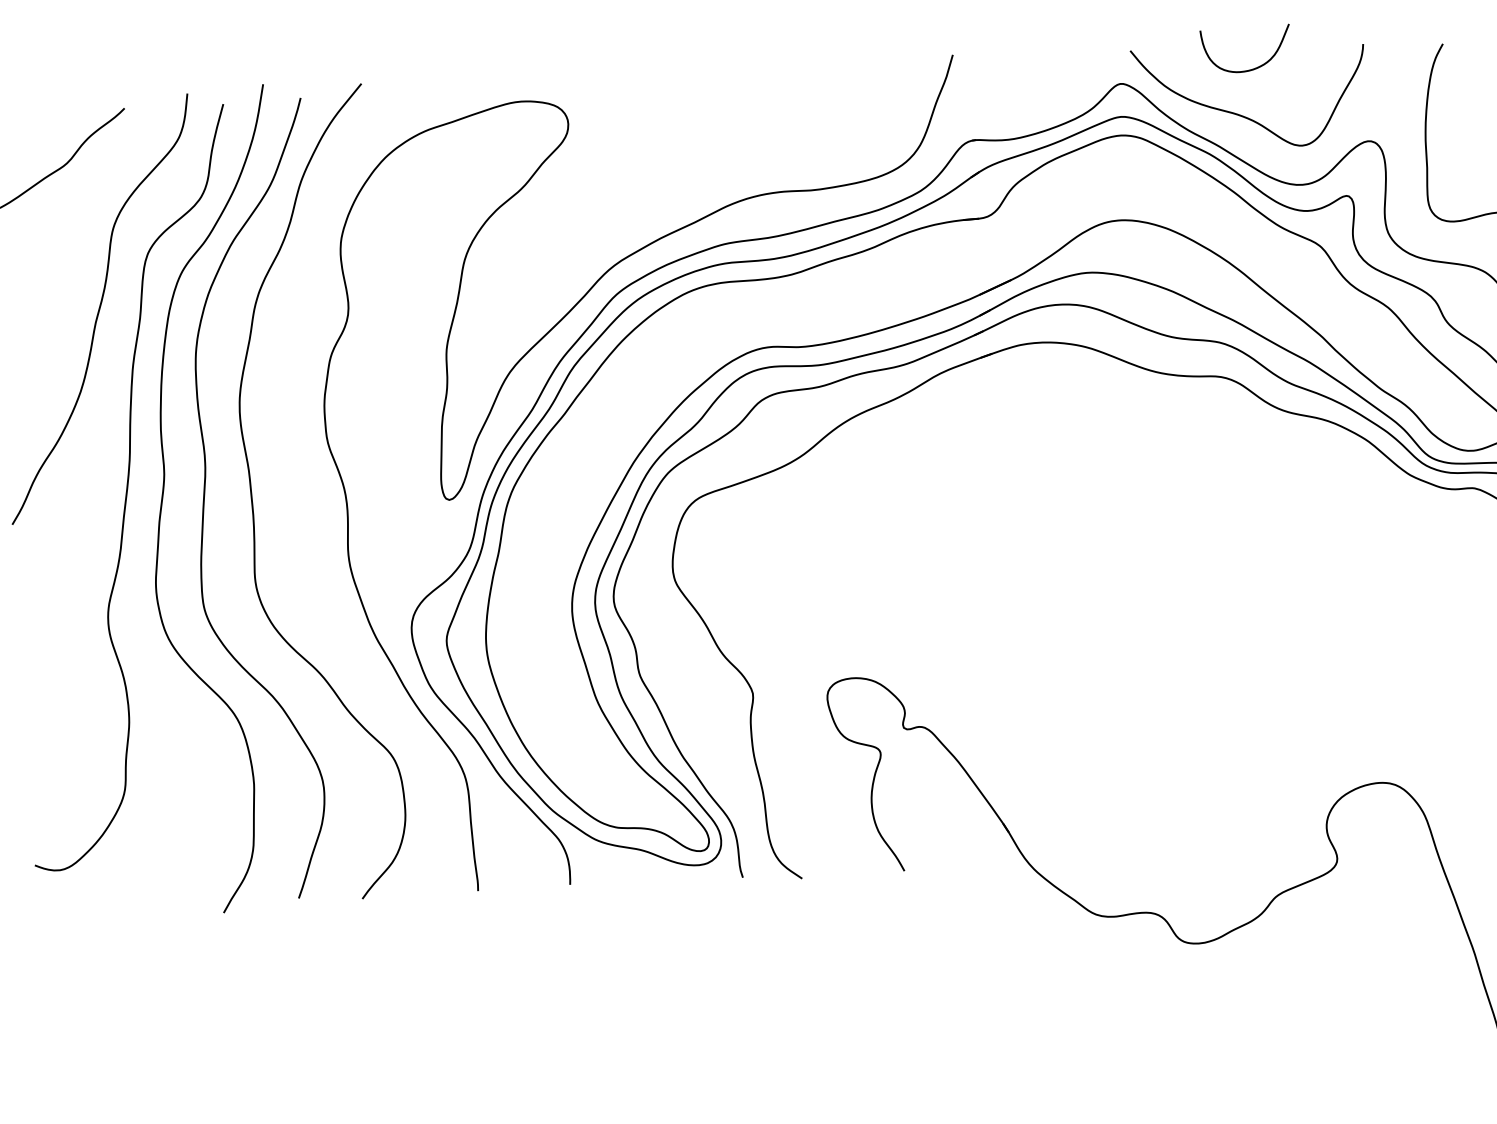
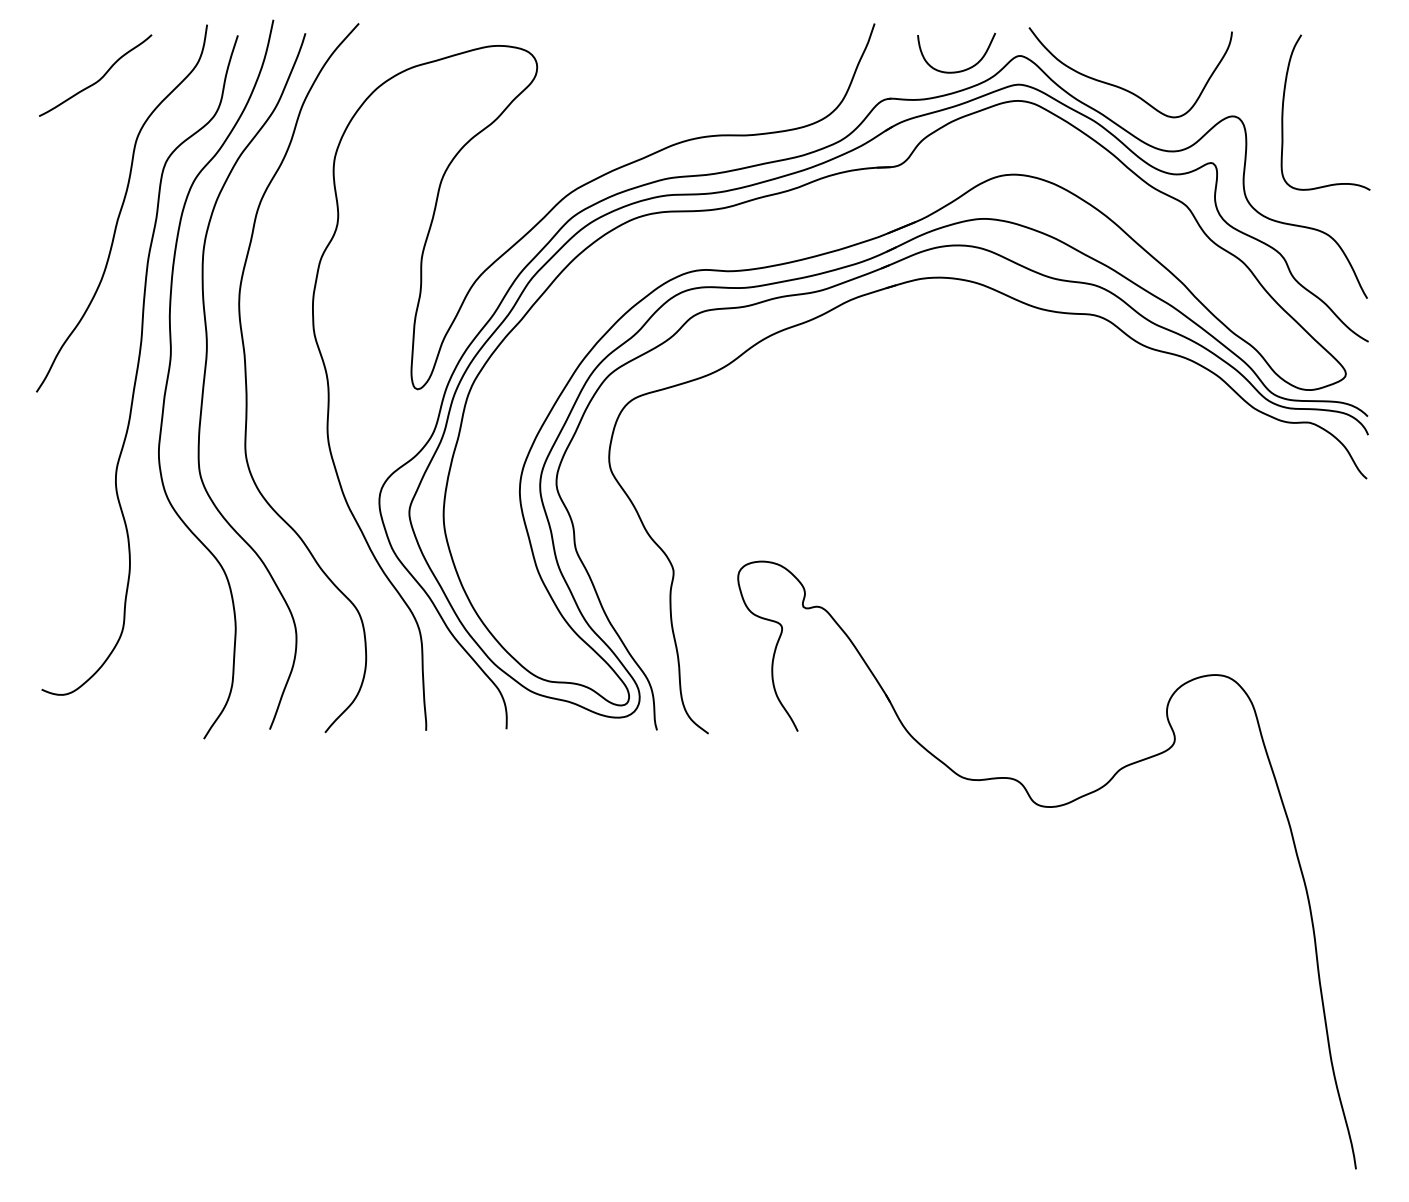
curve: (1249, 69) -> (959, 70), moved

